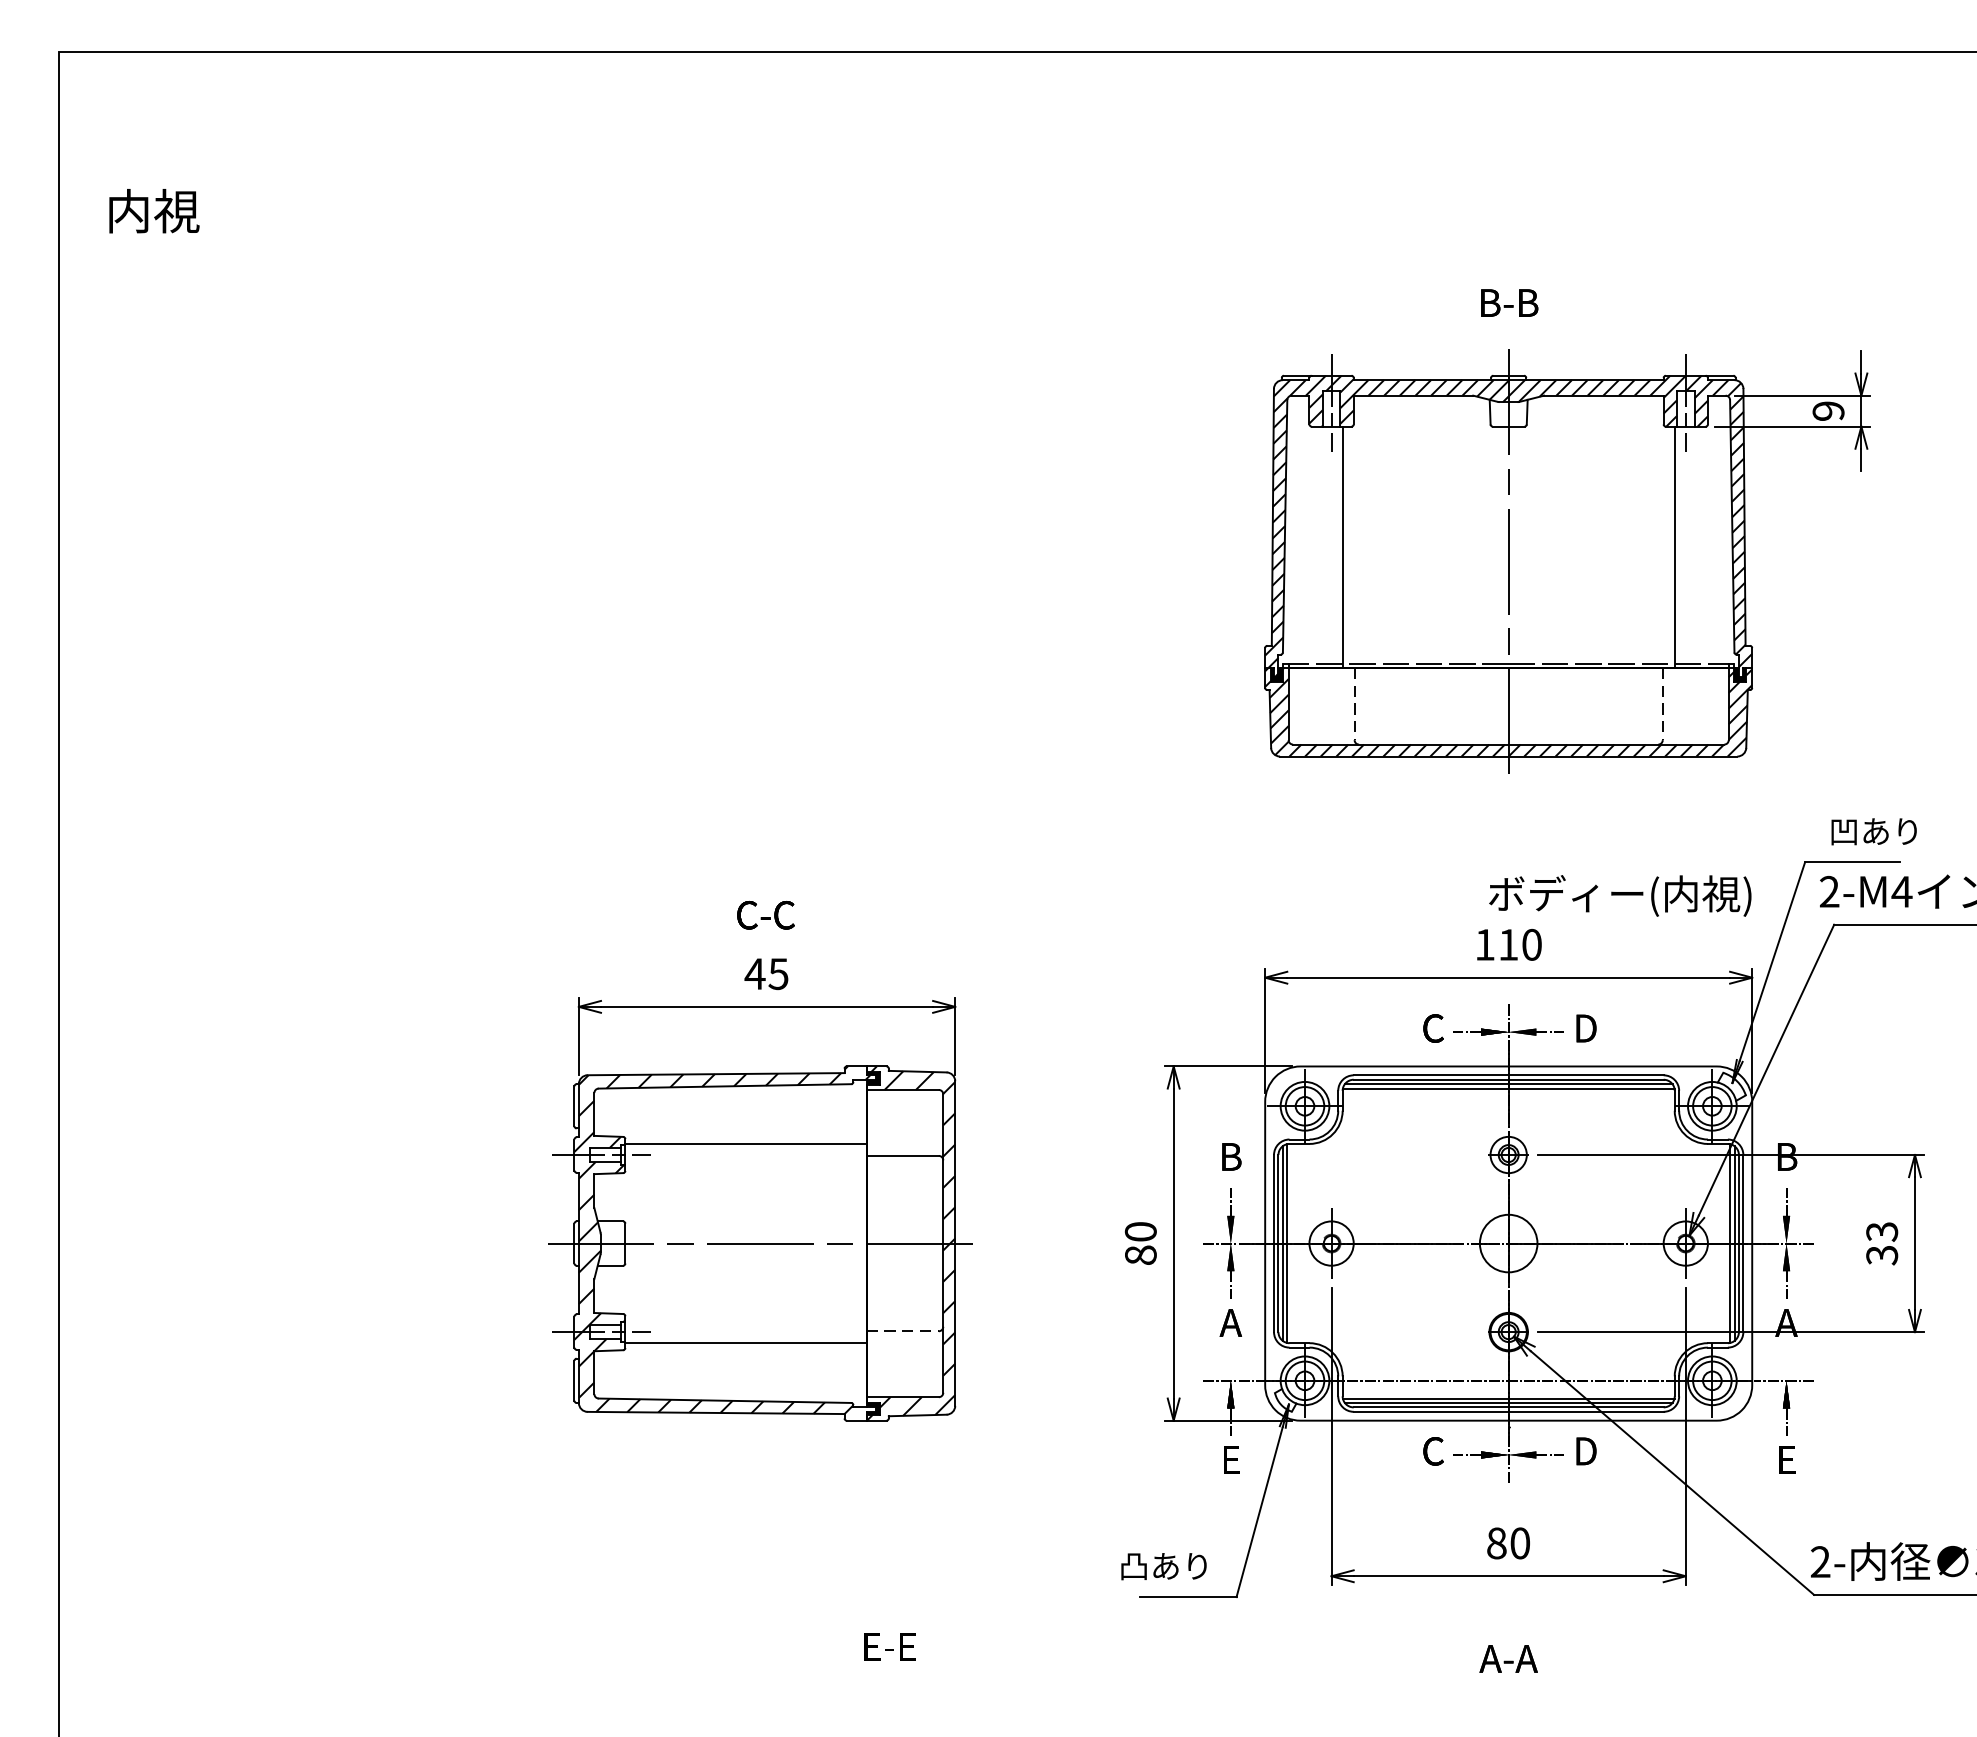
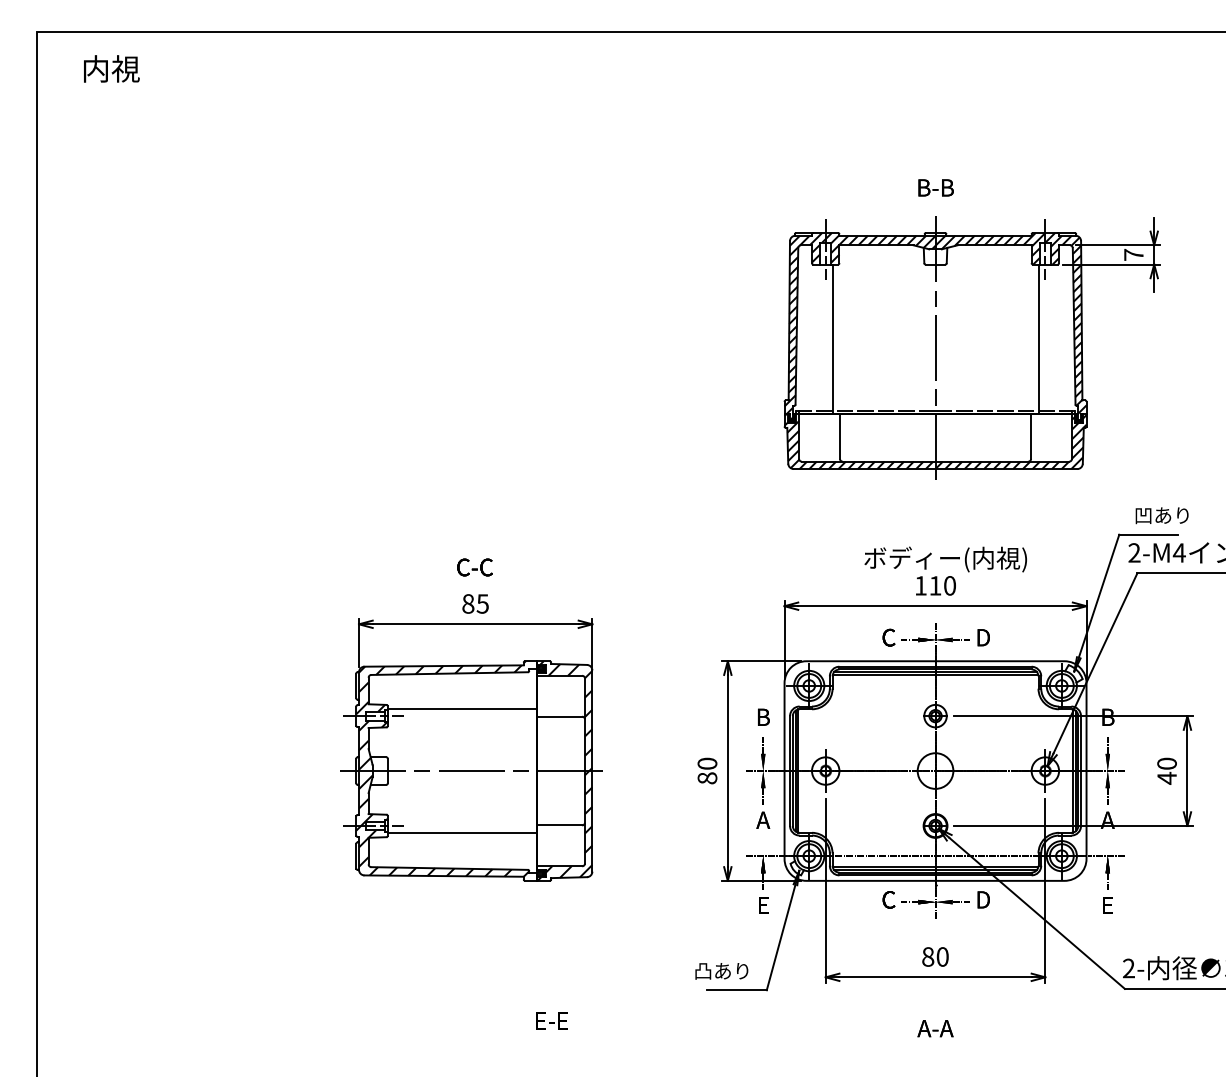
text: (153, 210) -> (111, 68), moved
text: (1827, 410) -> (1133, 254), 9 -> 7
line: (1355, 705) -> (840, 437), dashed -> solid
line: (1663, 705) -> (1031, 437), dashed -> solid
text: (1619, 895) -> (945, 559), moved
text: (753, 973) -> (467, 603), 45 -> 85
text: (1881, 1242) -> (1166, 770), 33 -> 40
line: (903, 1331) -> (560, 825), dashed -> solid

